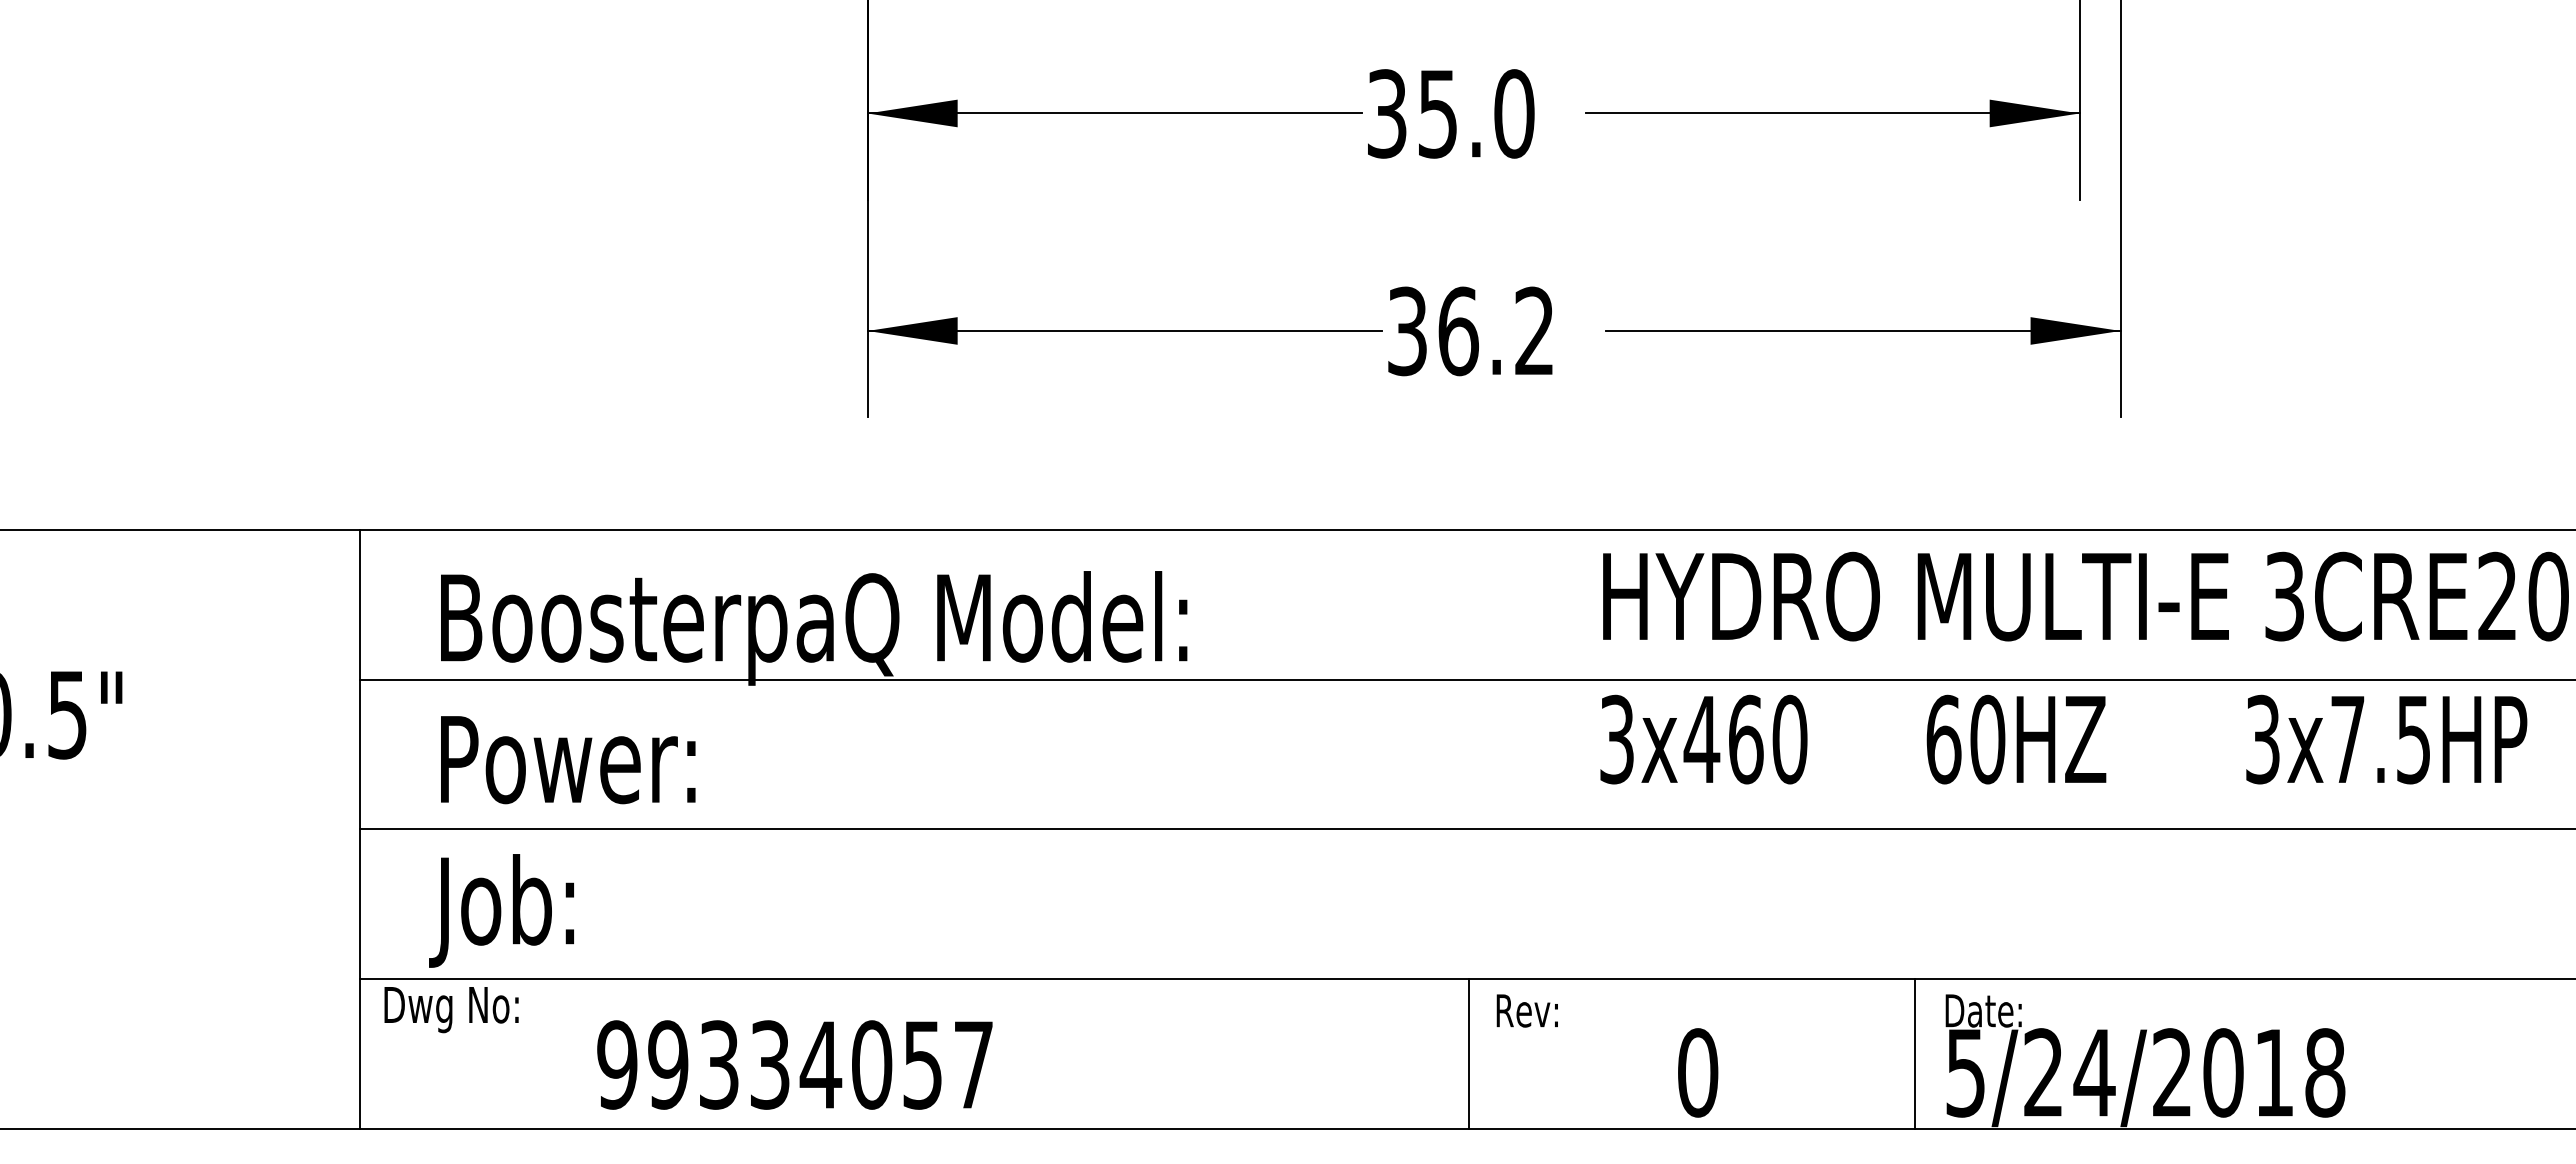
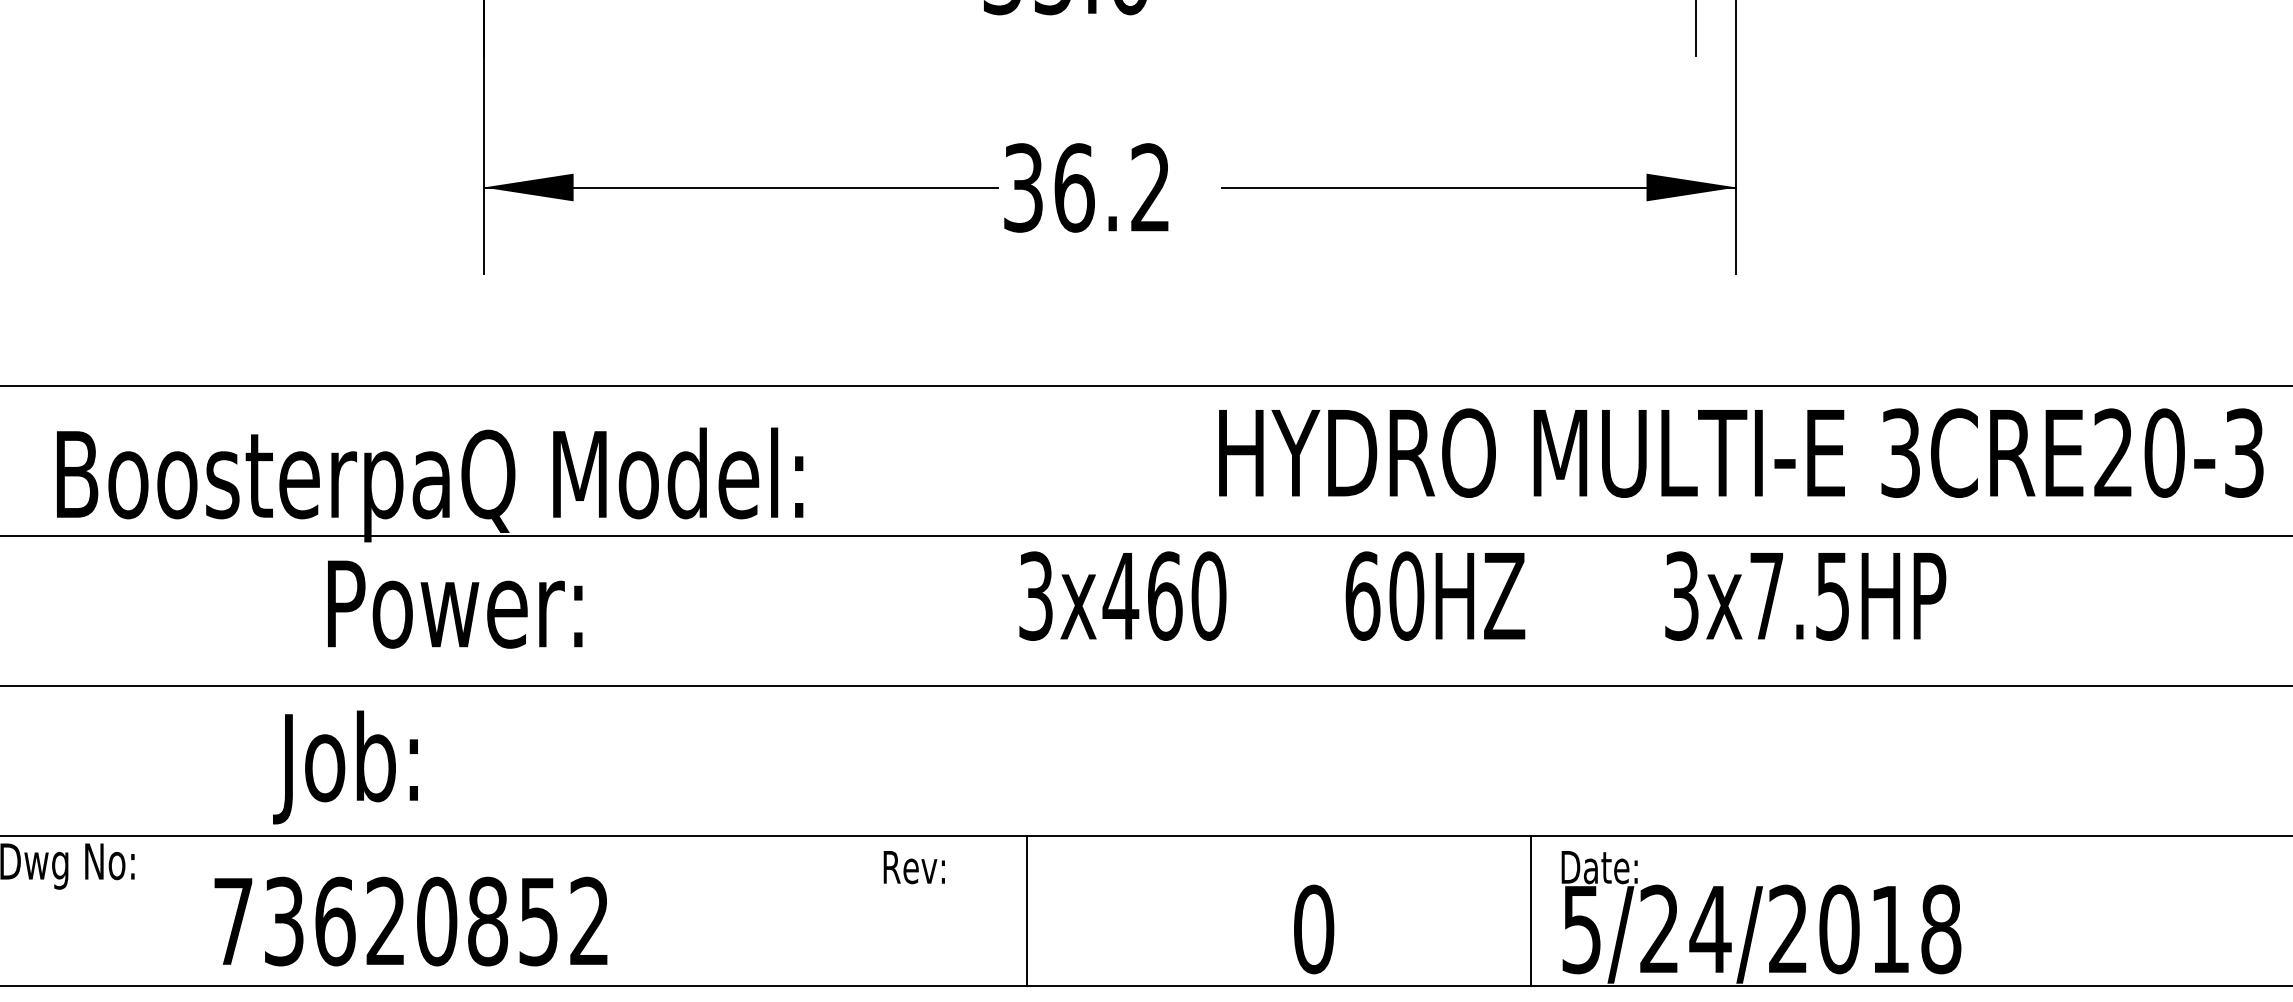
text: (2063, 739) -> (1482, 596), moved
text: (568, 760) -> (455, 605), moved
text: (501, 910) -> (345, 767), moved
text: (1526, 1010) -> (913, 867), moved
line: (1468, 1054) -> (1026, 911), moved
text: (794, 1064) -> (410, 921), 99334057 -> 73620852

